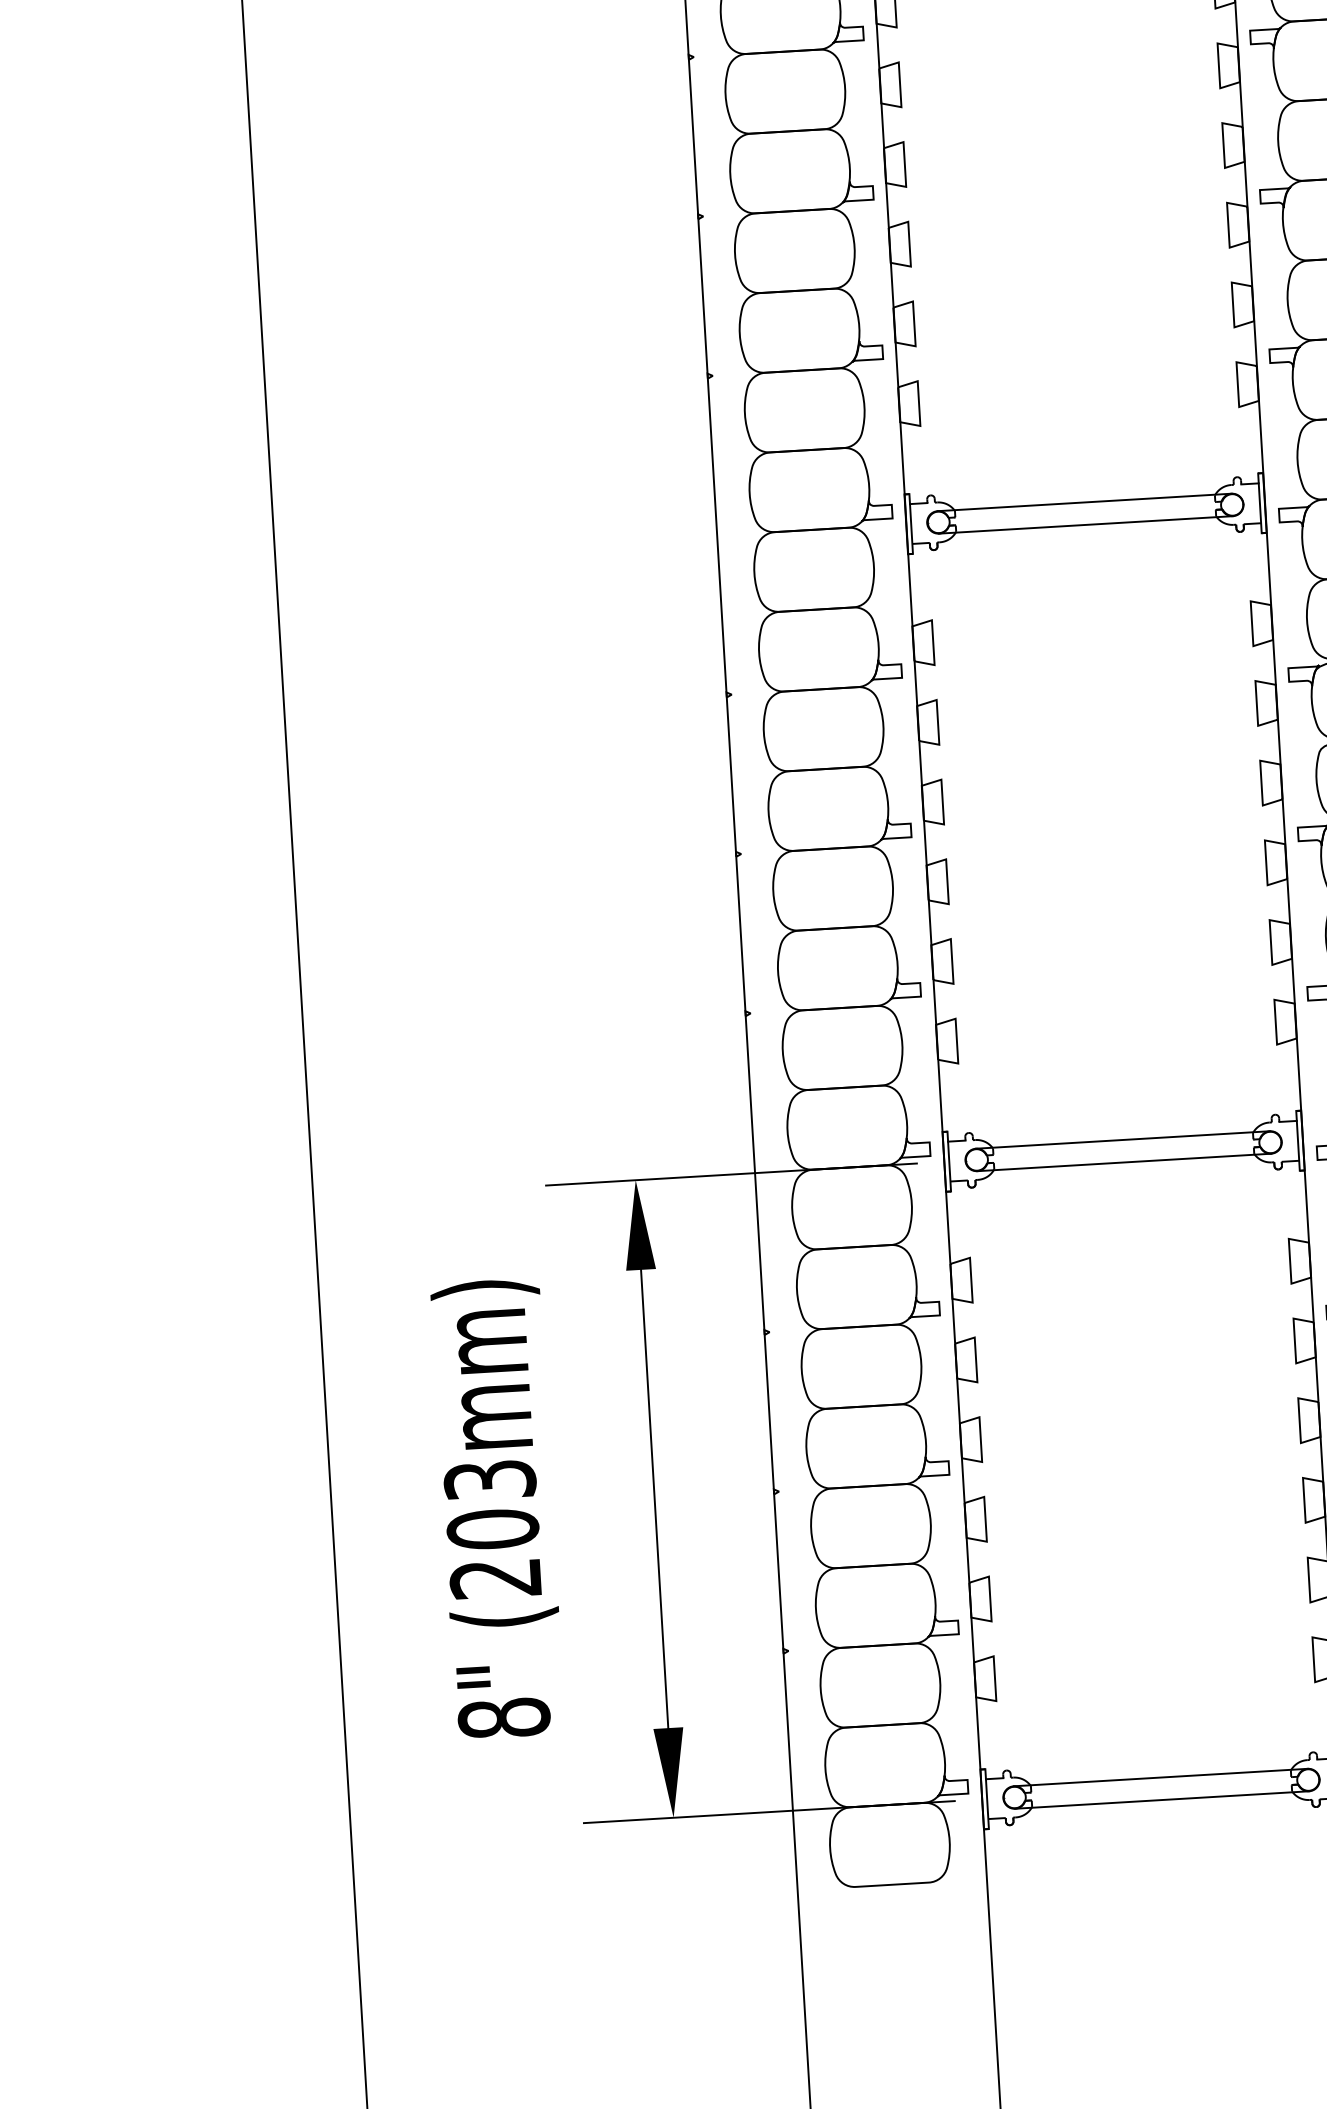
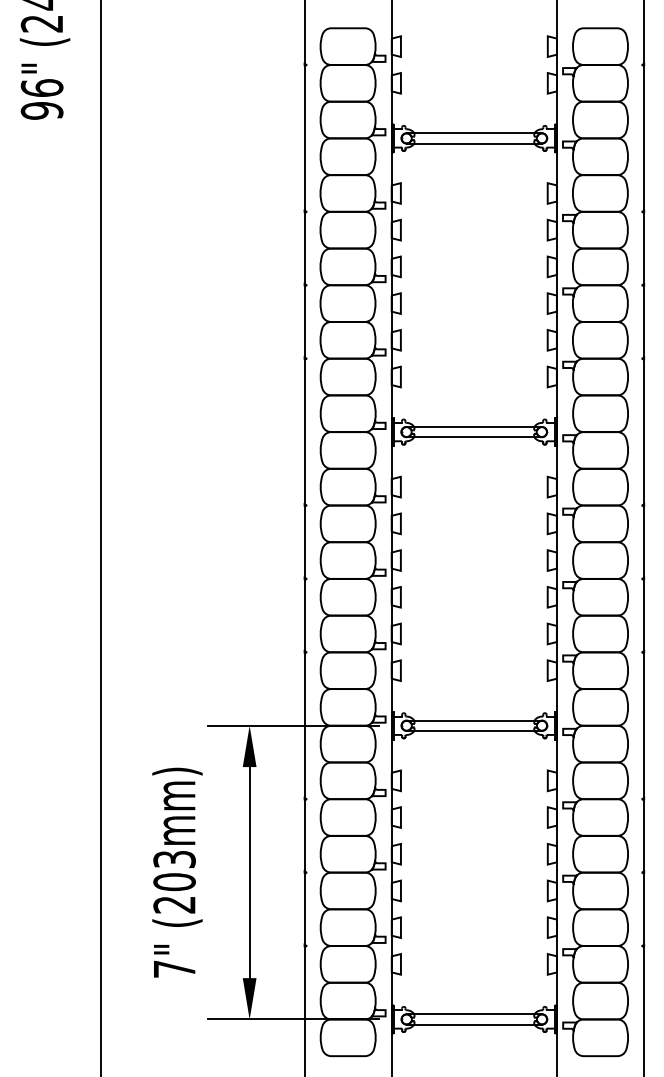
text: (504, 1719) -> (174, 969), 8" -> 7"

